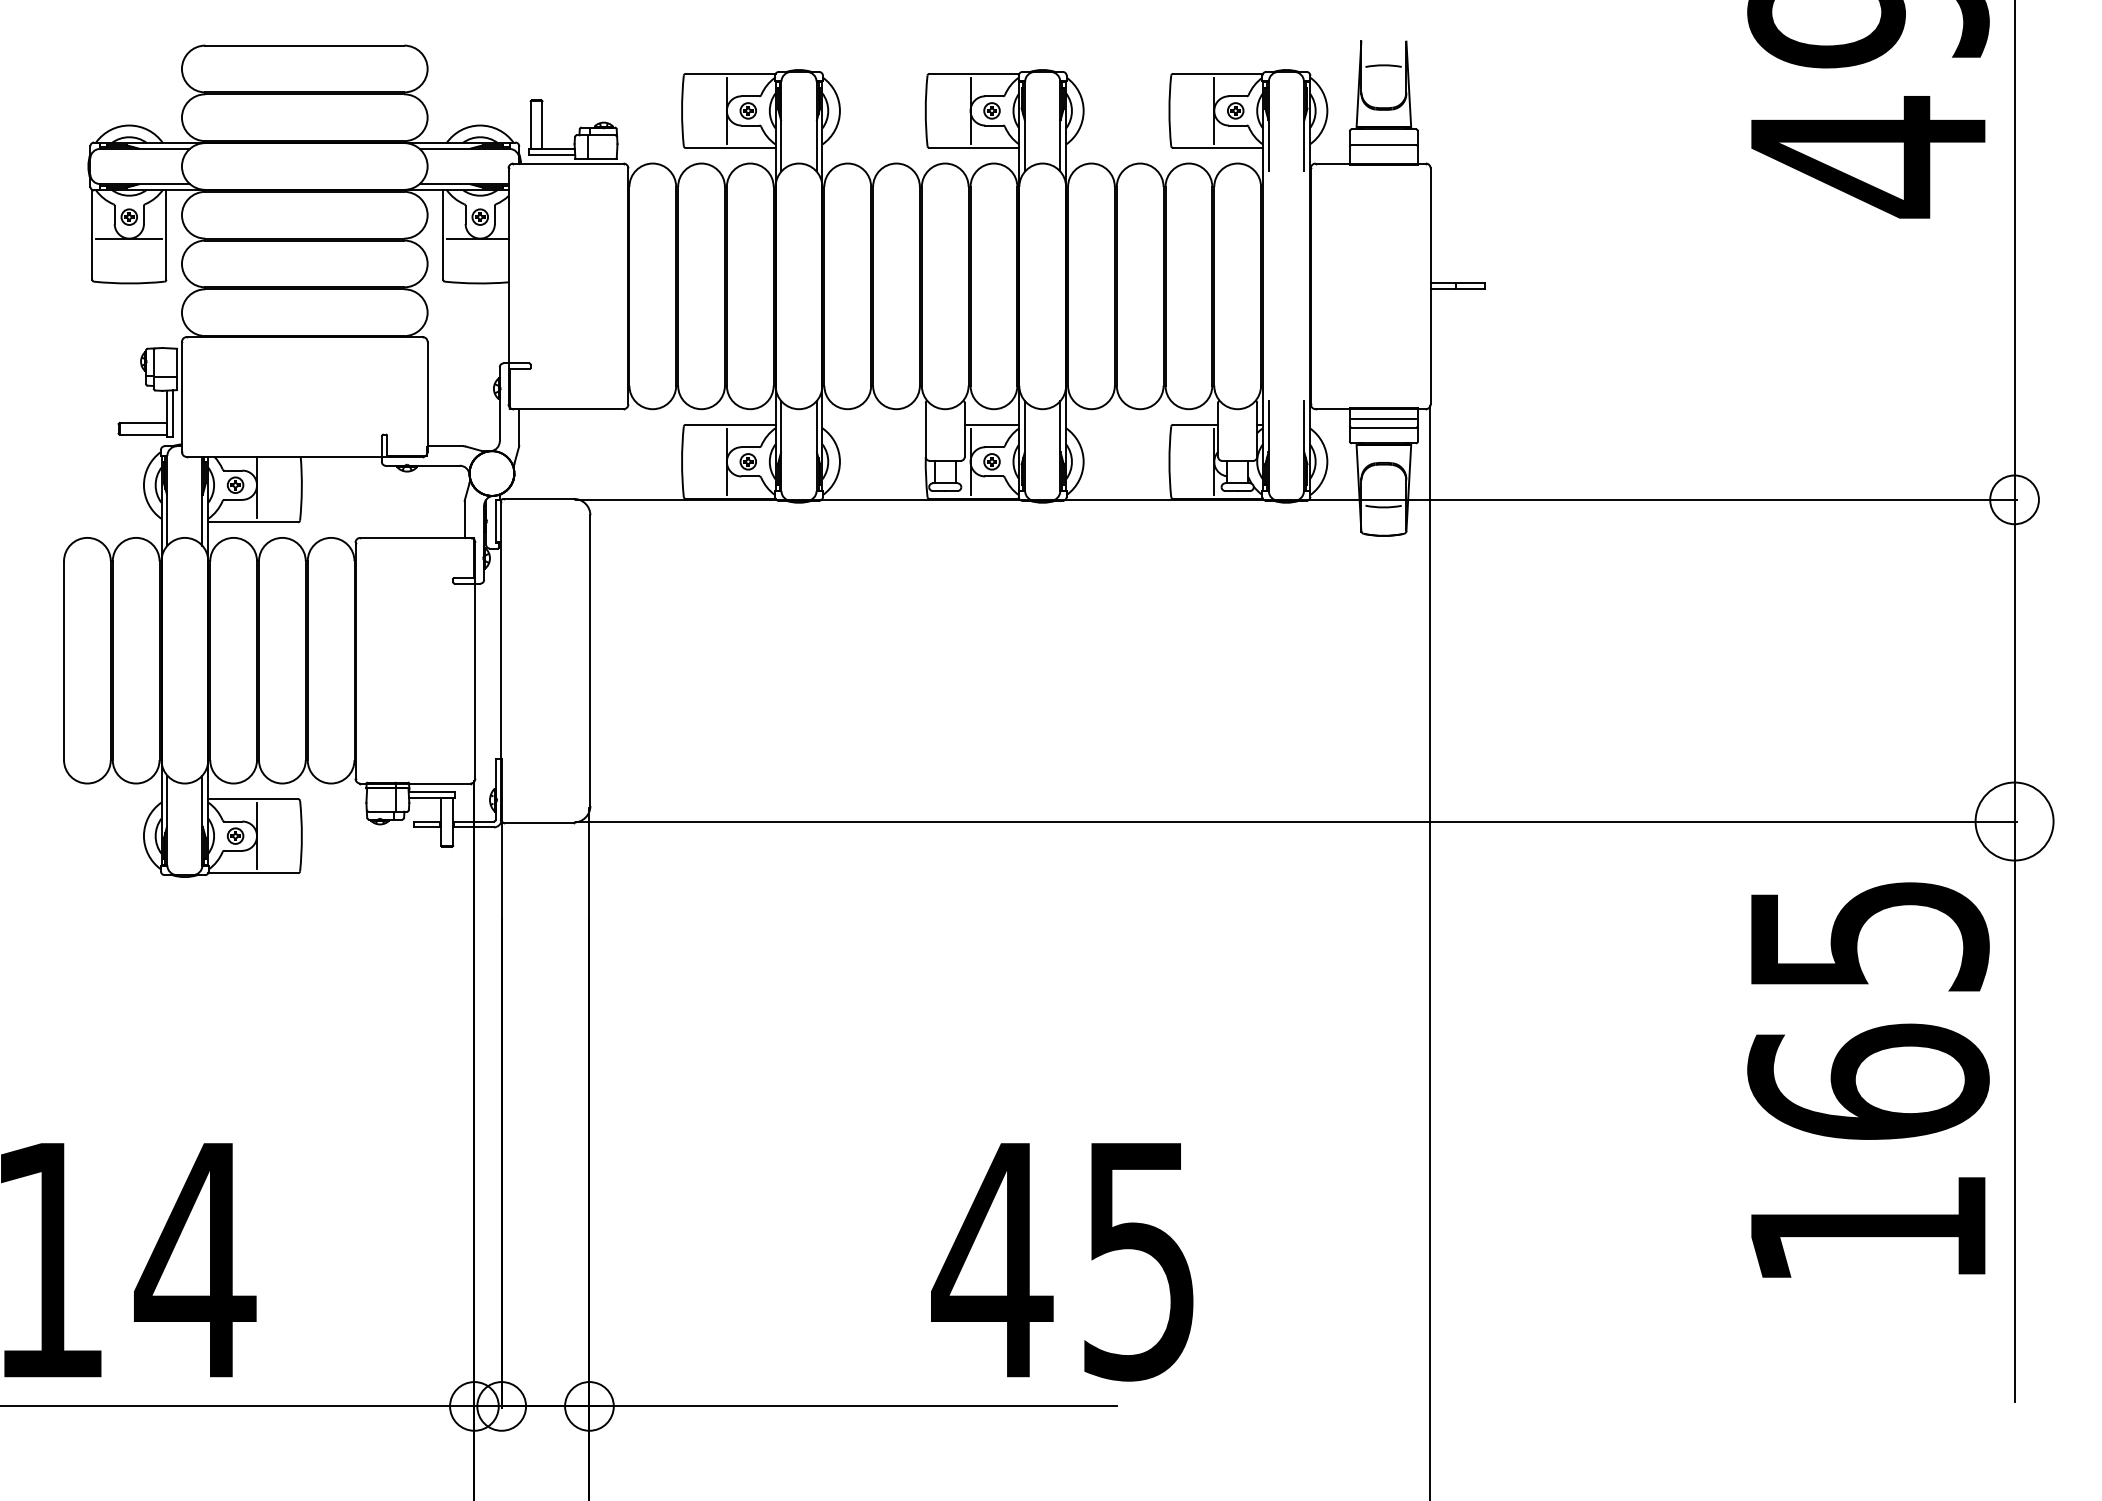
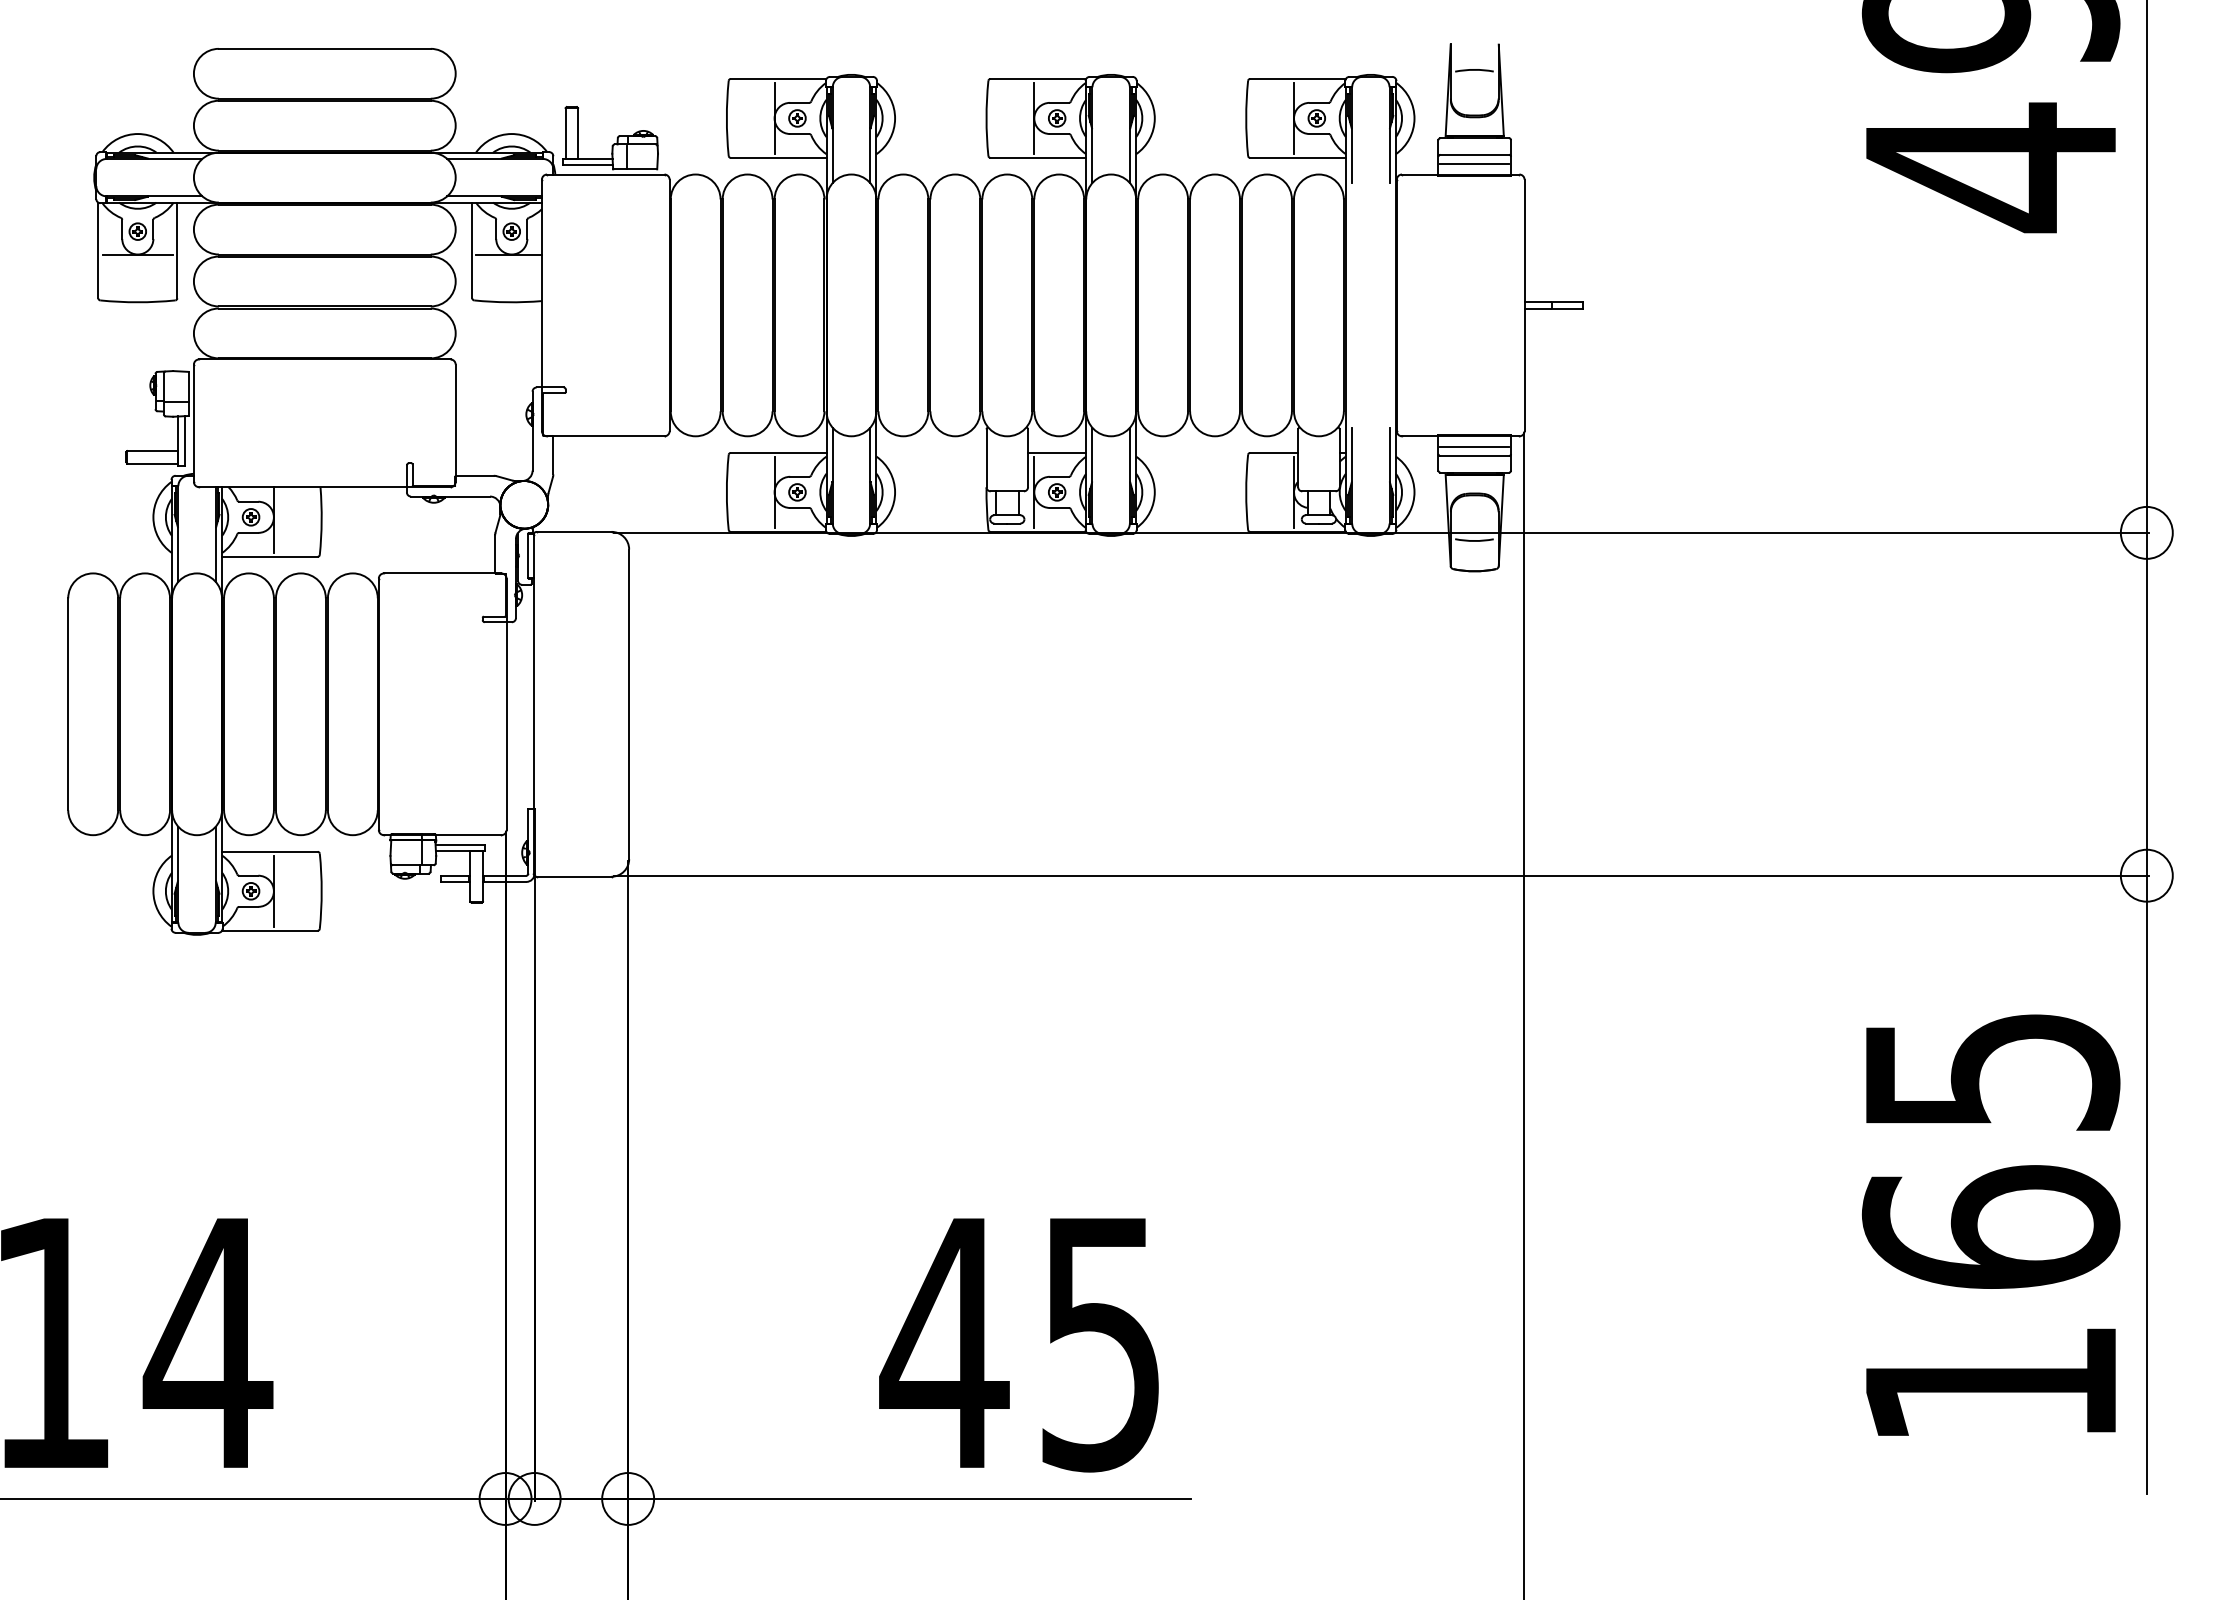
line: (1383, 154) -> (1474, 164), added
circle: (2014, 821) -> (2146, 875), size x0.62
text: (1868, 1079) -> (1991, 1224), moved
text: (1061, 1262) -> (1018, 1345), moved

